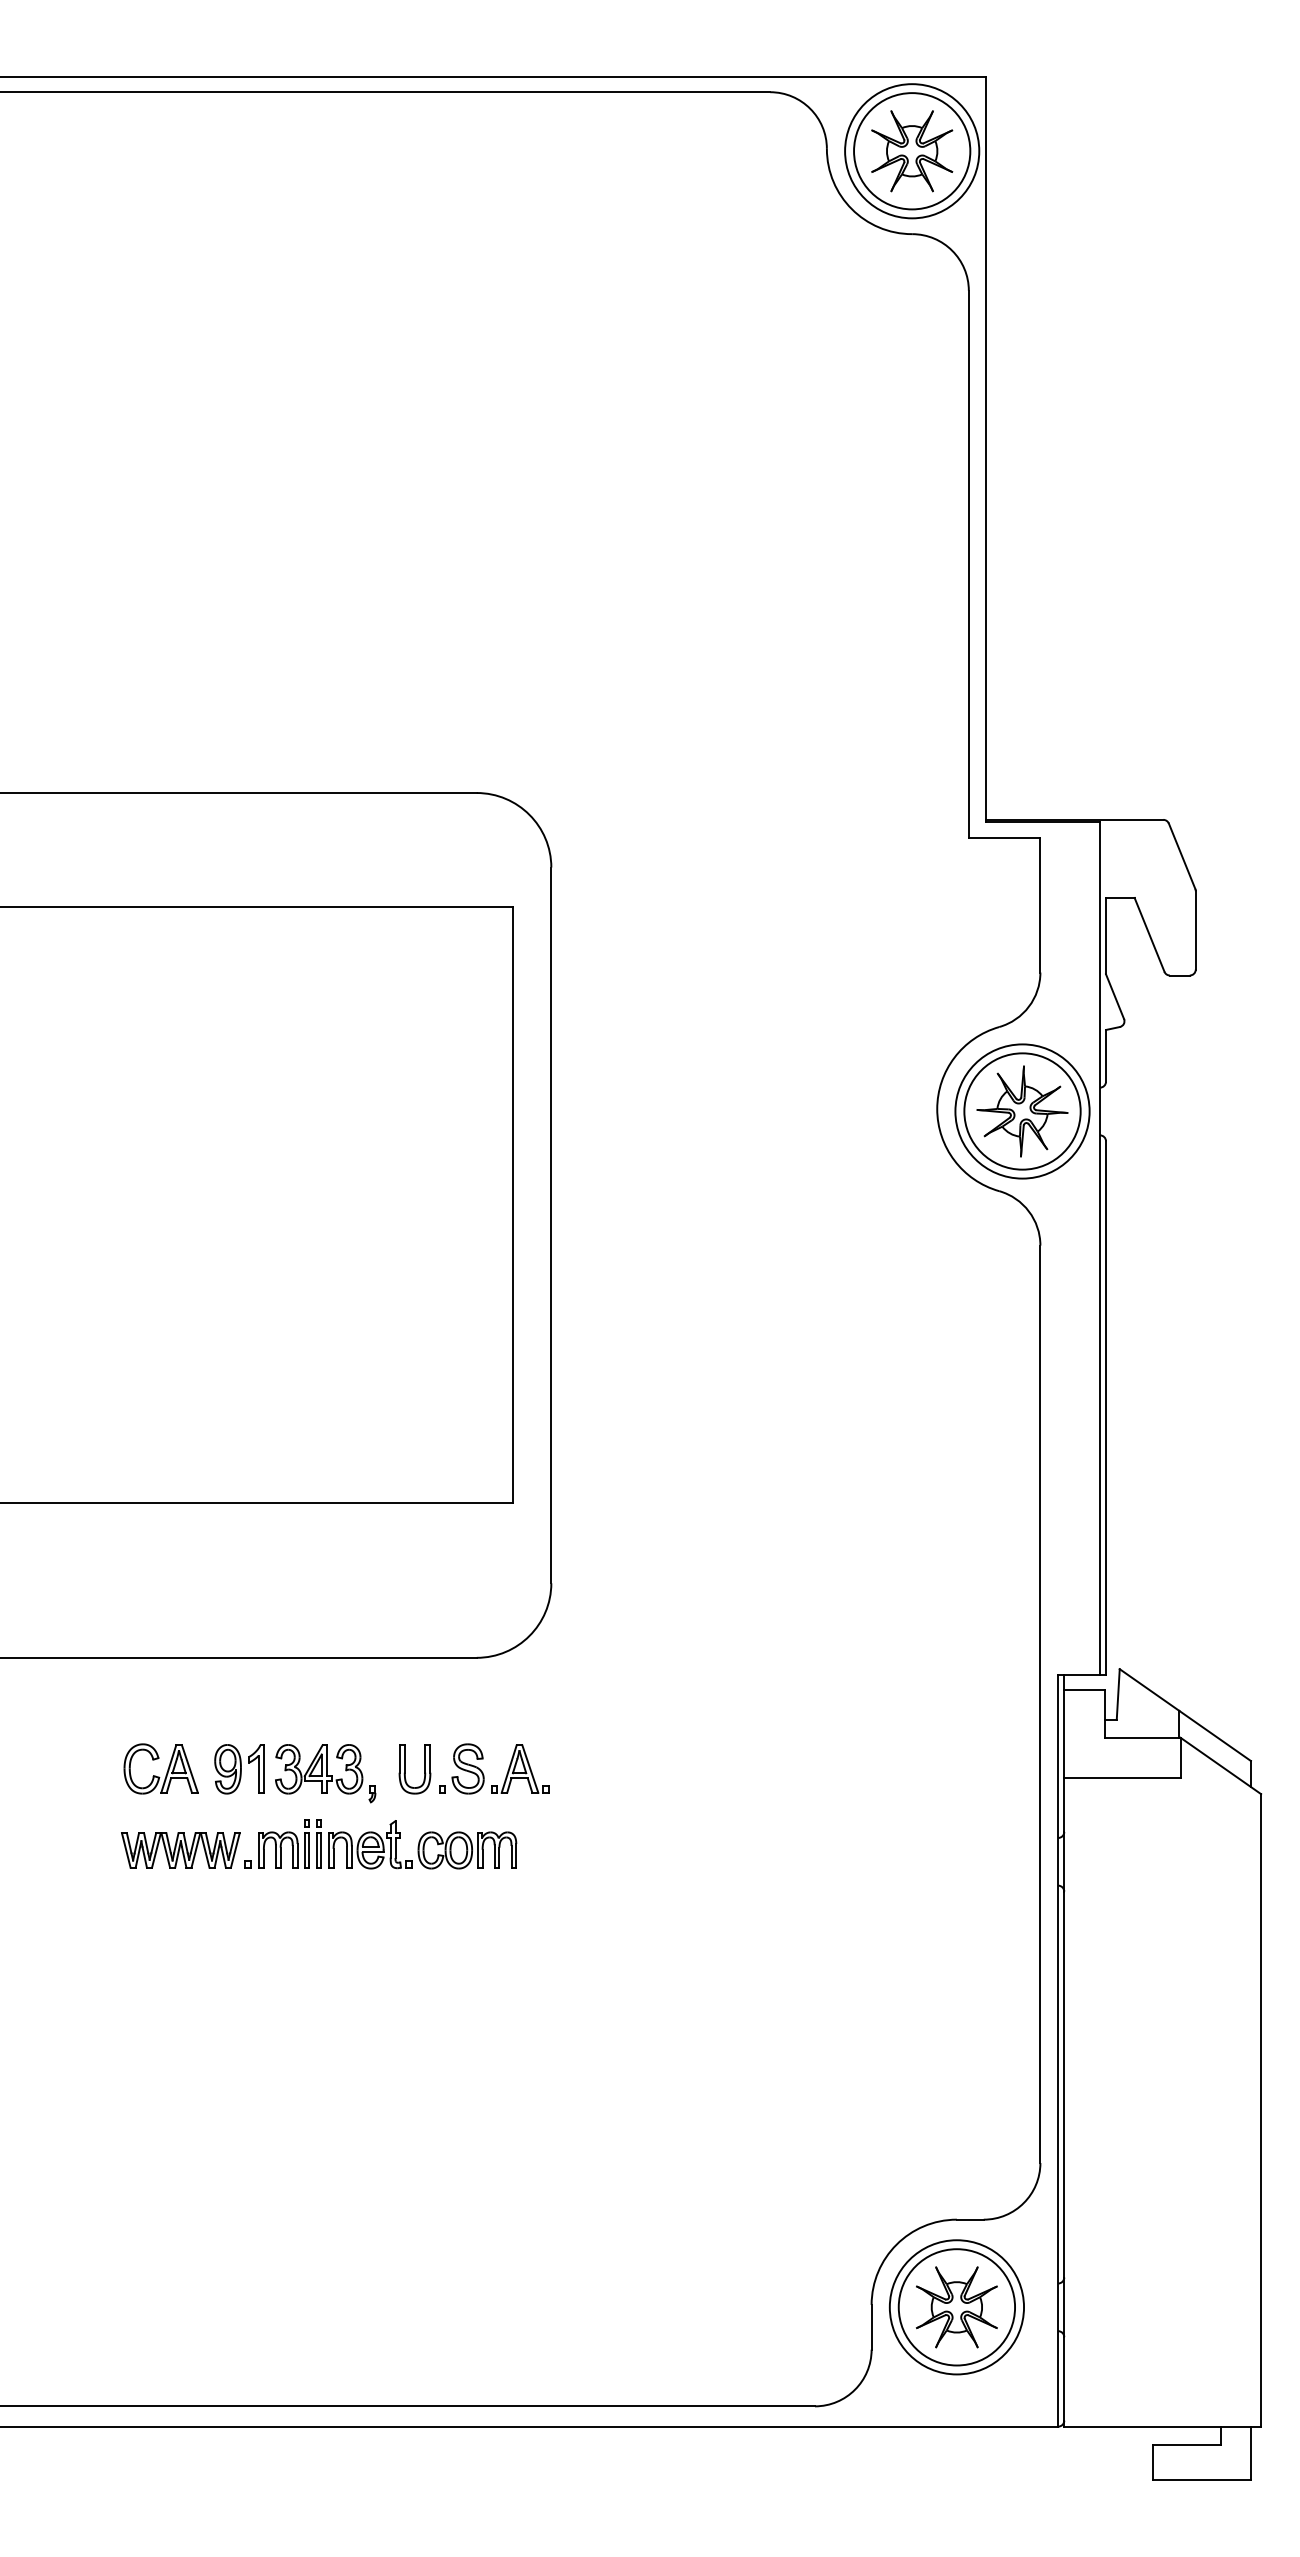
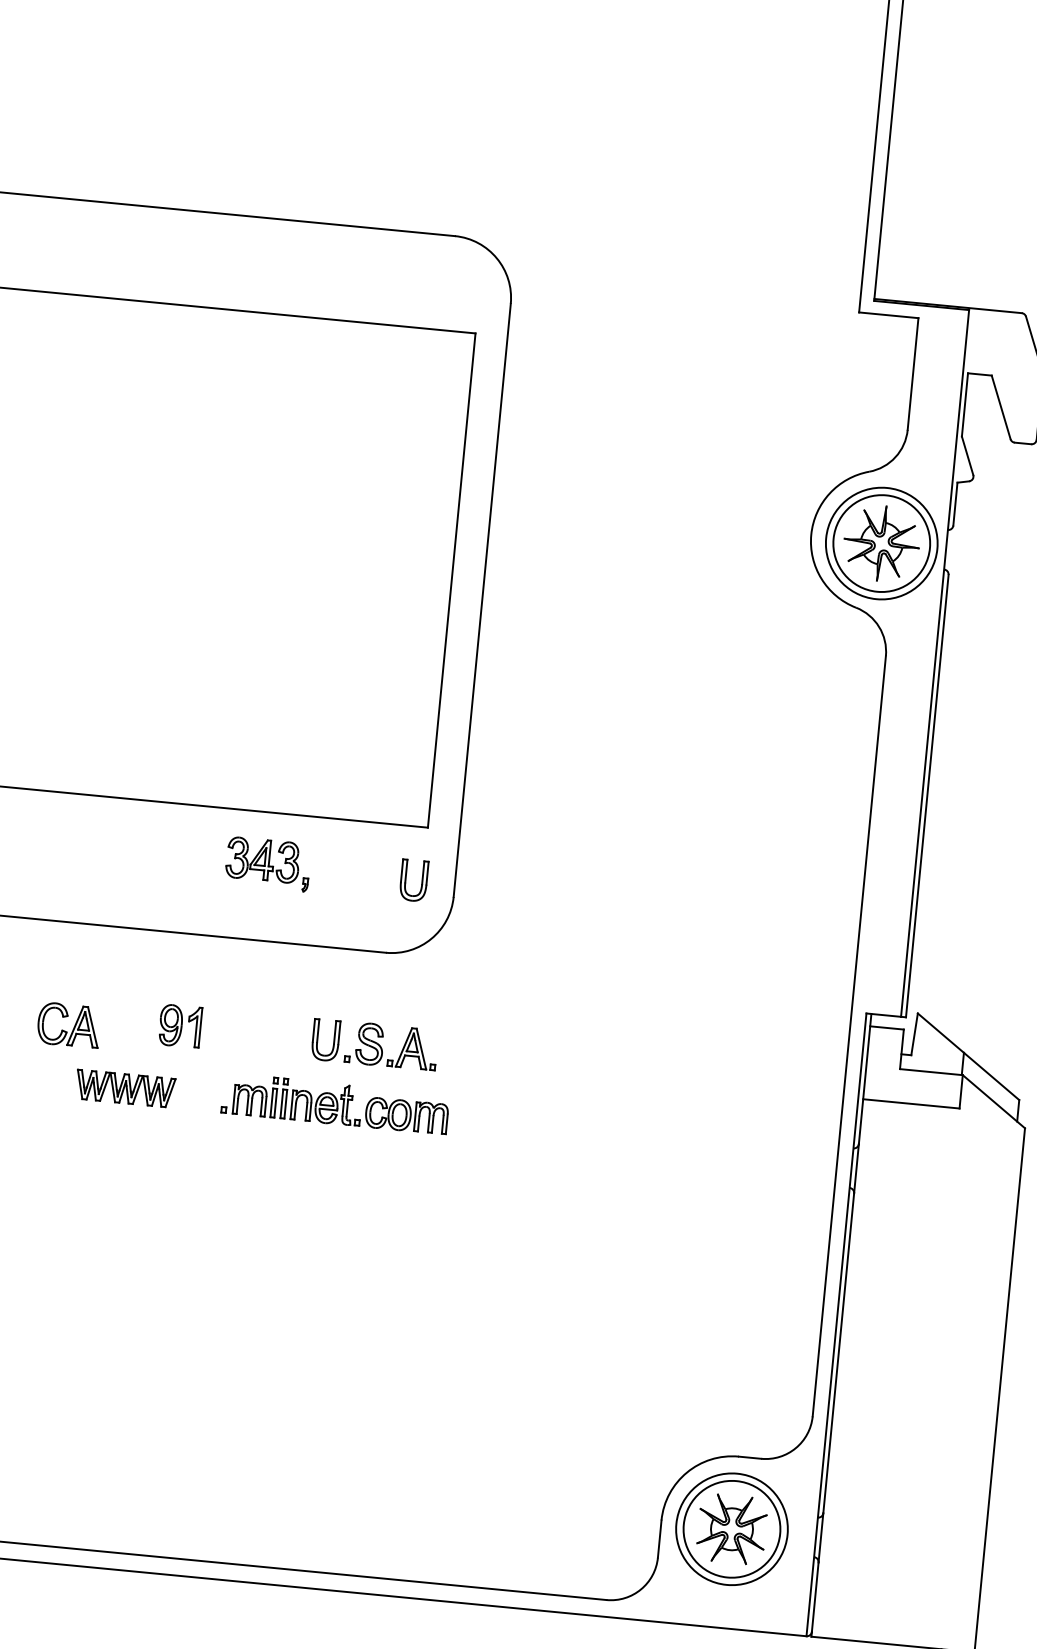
part: (492, 1568) -> (406, 879), added
part: (167, 1769) -> (74, 1026), moved
part: (325, 1773) -> (267, 864), moved
part: (380, 1844) -> (335, 1103), moved

